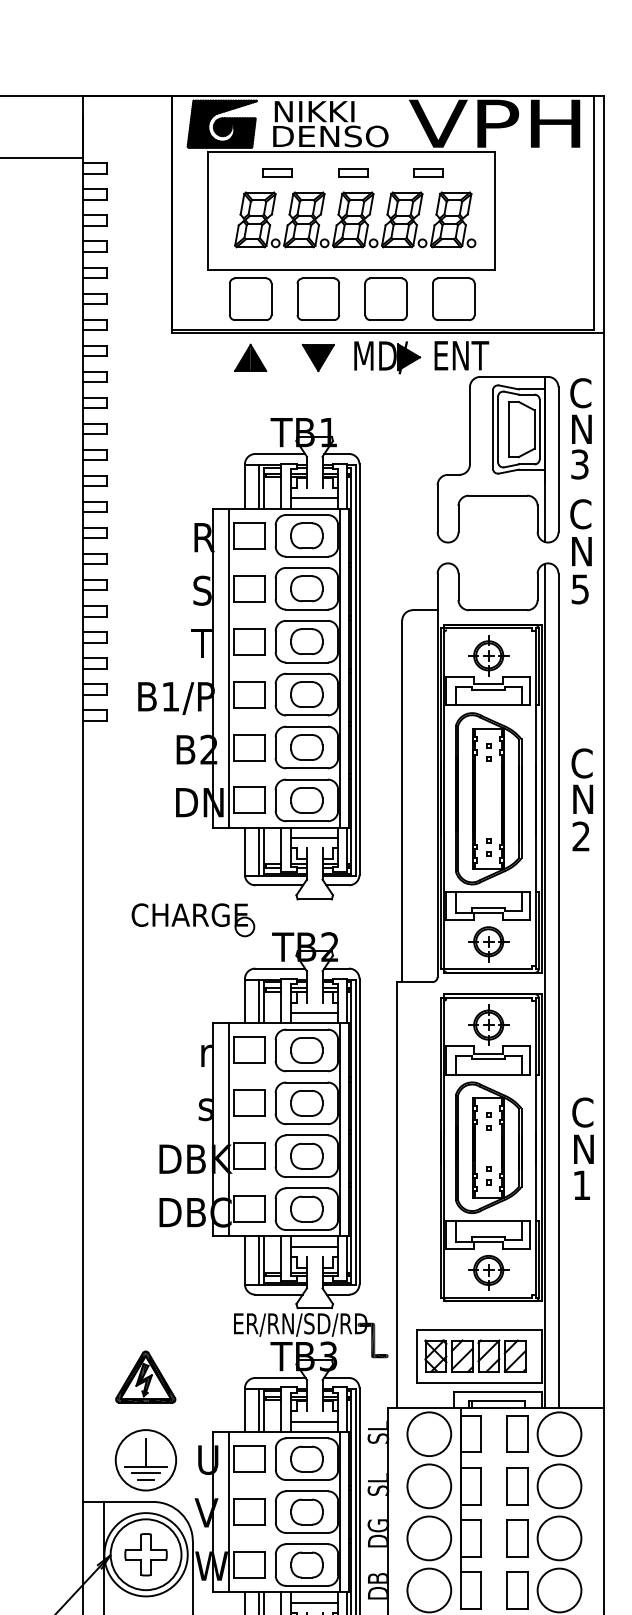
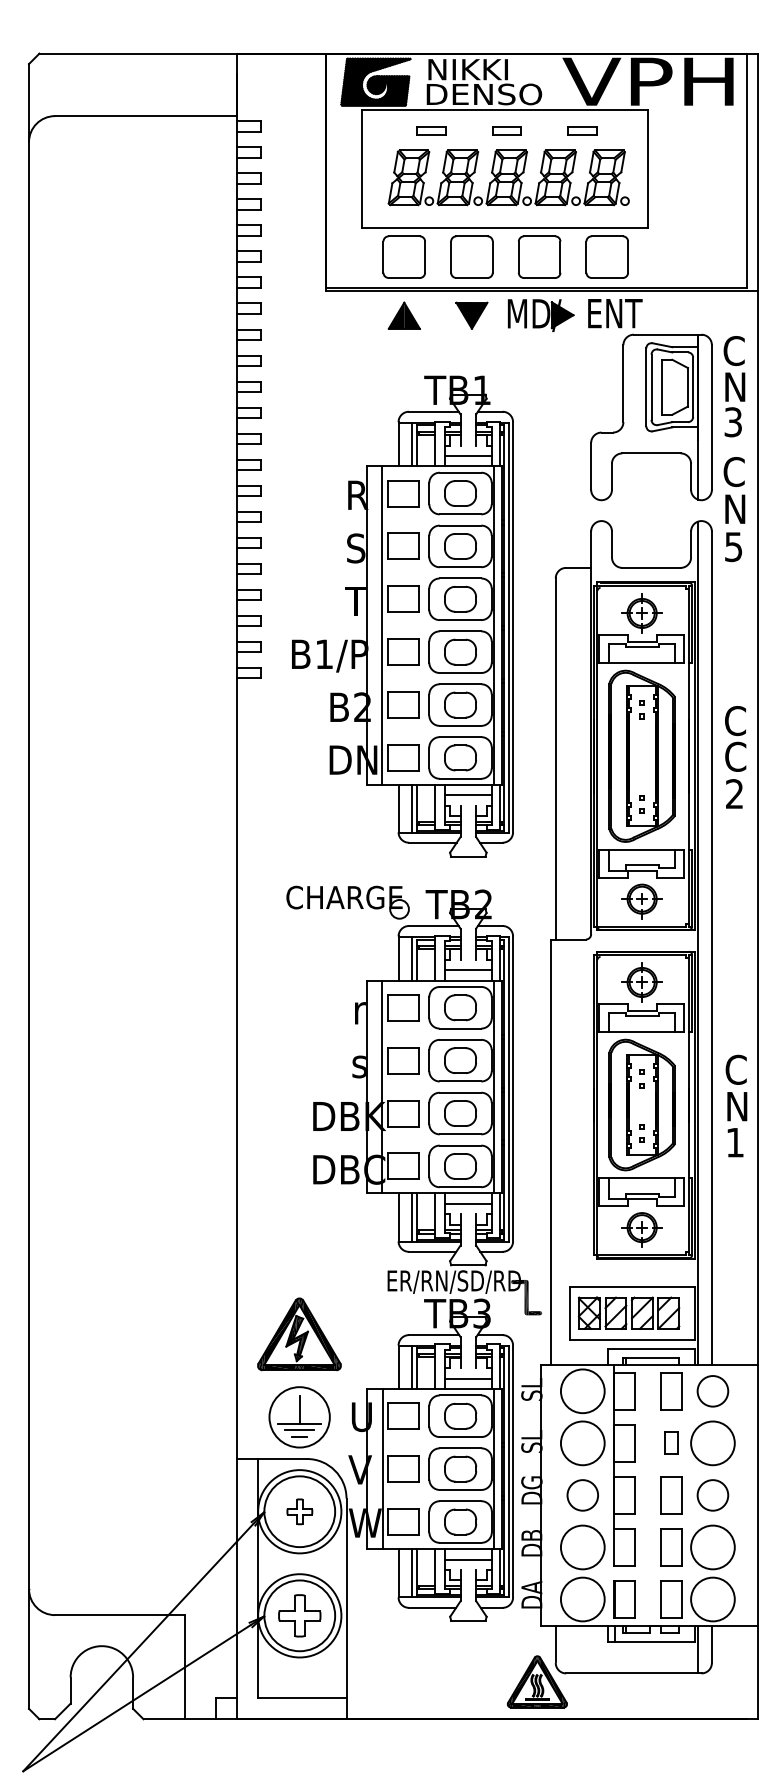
text: (582, 798) -> (735, 756), N -> C
part: (192, 920) -> (347, 902), moved
part: (145, 1376) -> (299, 1333), size x1.4
circle: (559, 1434) -> (712, 1391), size x0.7
part: (518, 1486) -> (671, 1443), size x0.6
circle: (428, 1538) -> (582, 1495), size x0.7
circle: (559, 1538) -> (712, 1495), size x0.7
part: (145, 1554) -> (299, 1511), size x0.6

